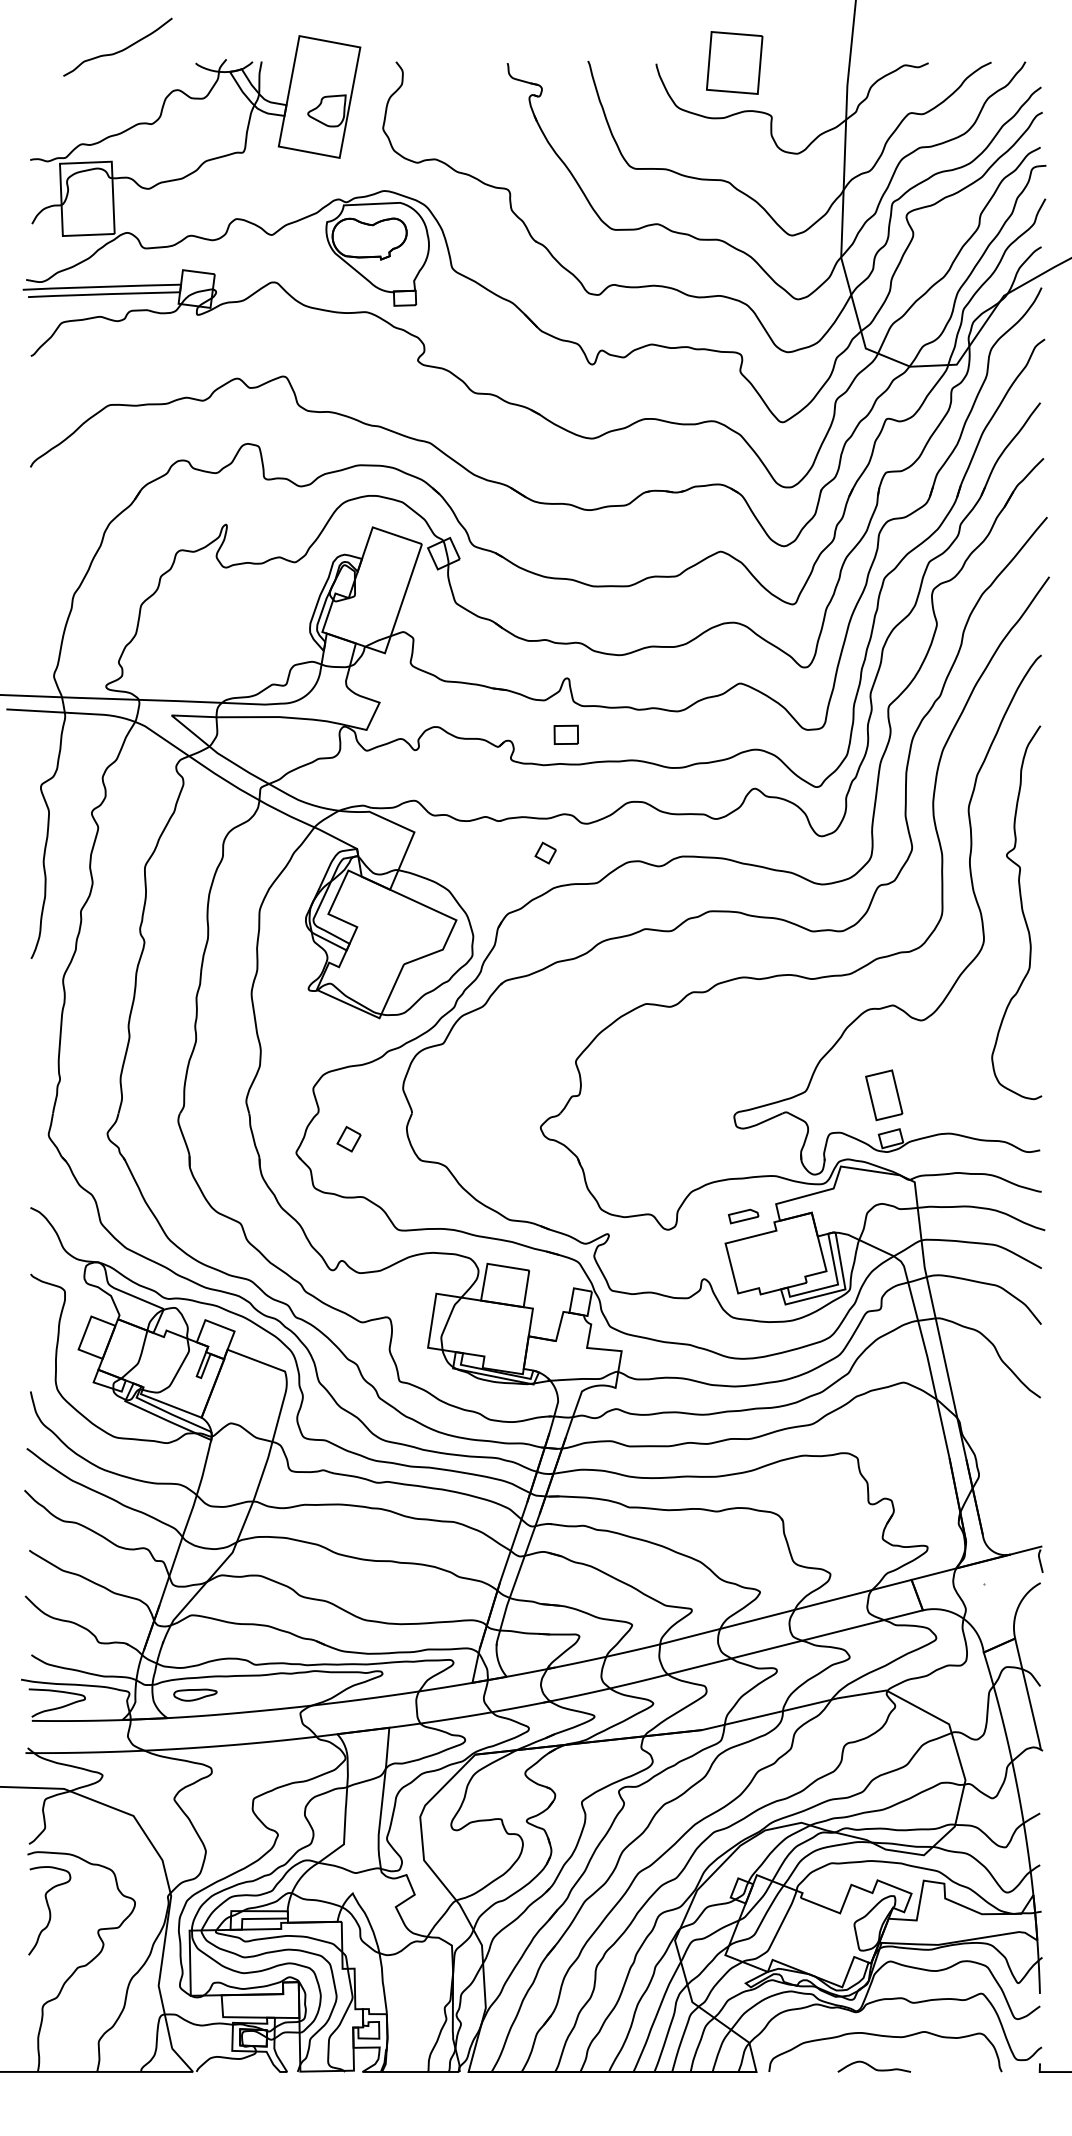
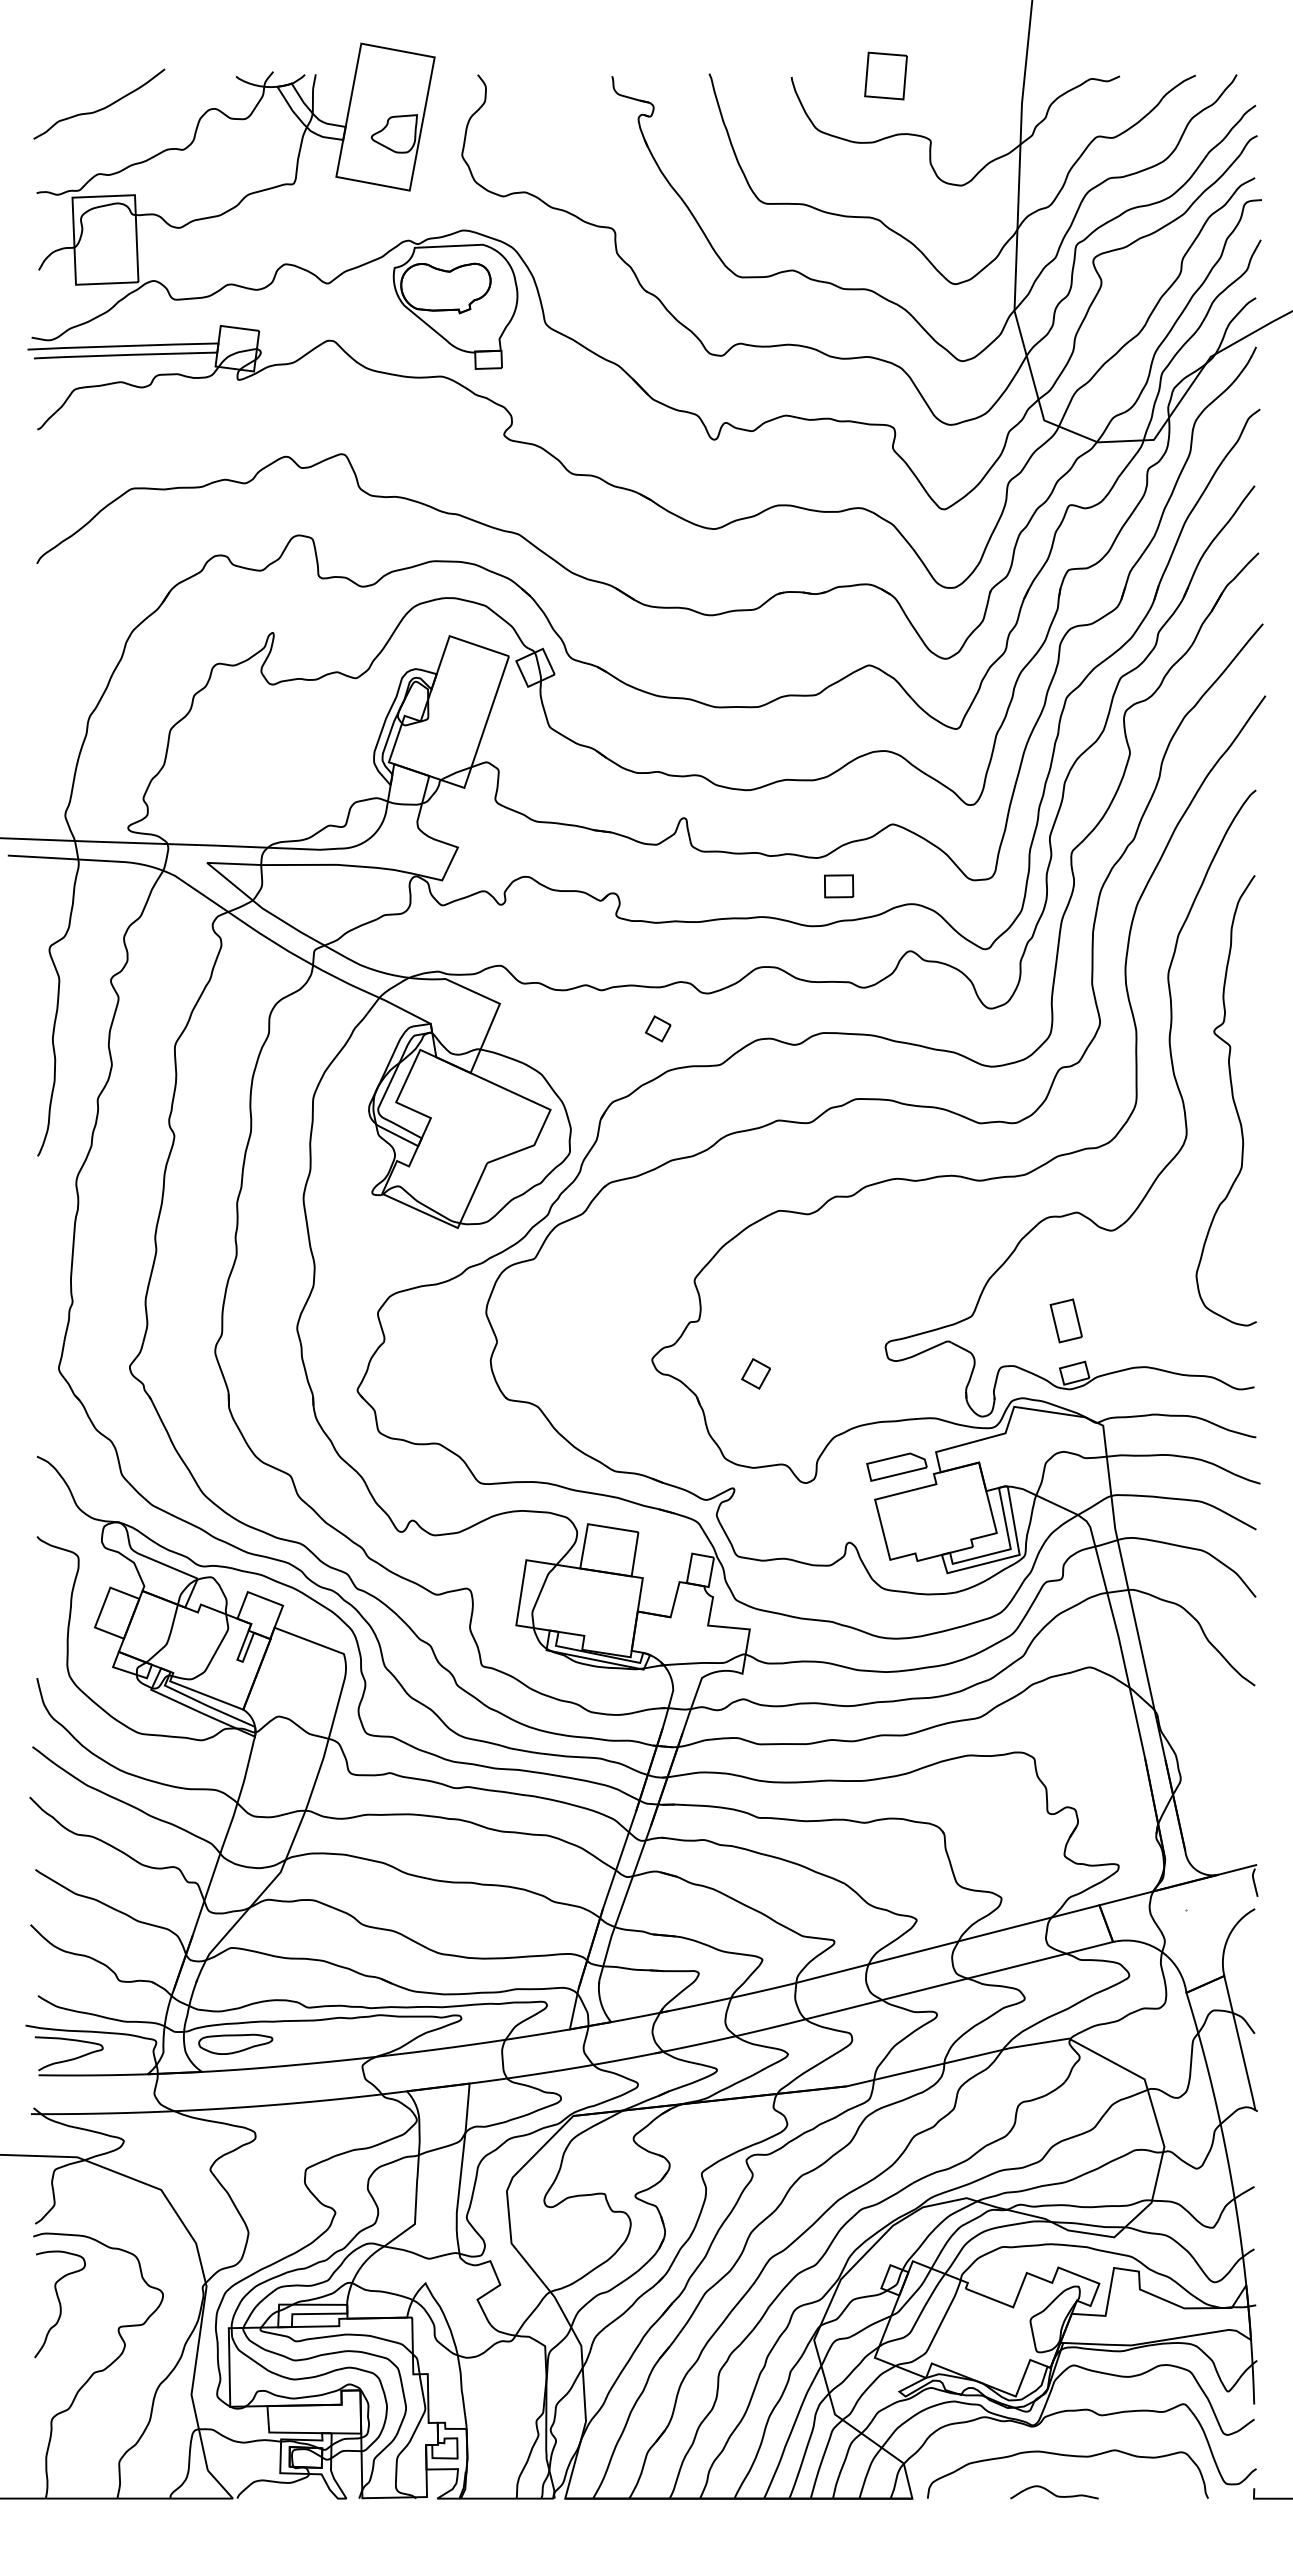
curve: (118, 50) -> (100, 108), moved
part: (734, 62) -> (885, 75), size x0.62
part: (566, 735) -> (839, 886), moved
part: (883, 1094) -> (1065, 1320), size x0.71
part: (348, 1138) -> (755, 1373), moved
part: (743, 1216) -> (896, 1466), size x1.67
part: (195, 1694) -> (235, 2043), size x1.43

